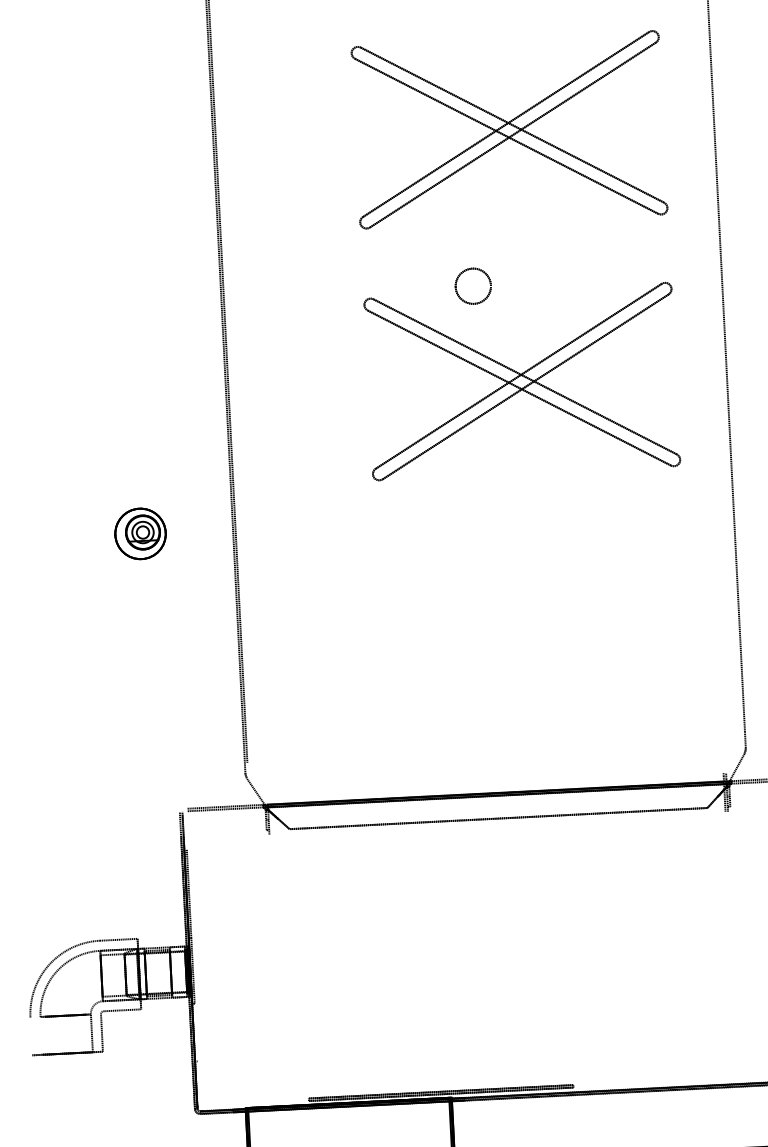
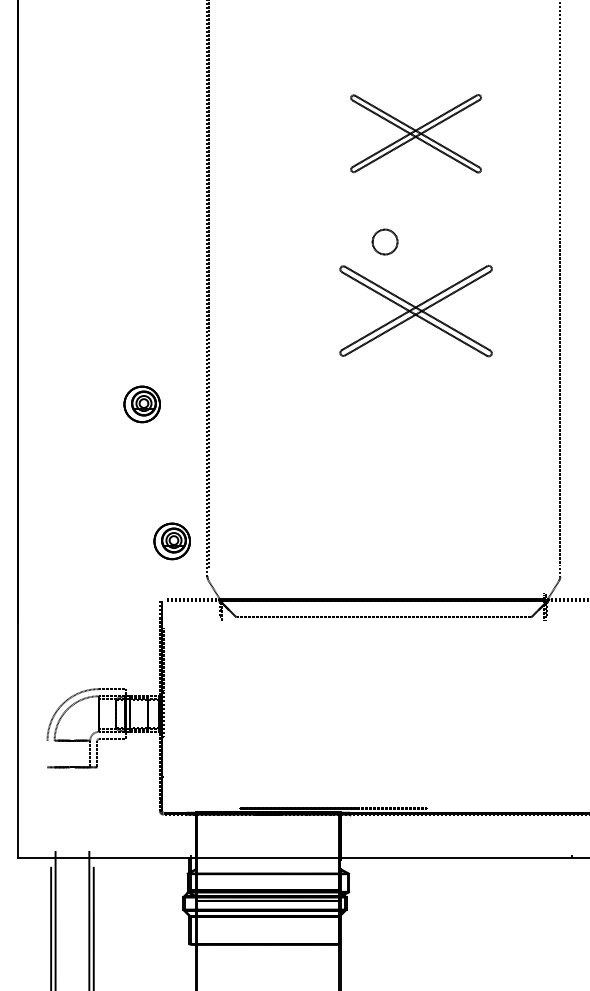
part: (508, 130) -> (415, 133), size x0.6
part: (521, 381) -> (415, 310), size x0.7
part: (191, 726) -> (171, 541), added

